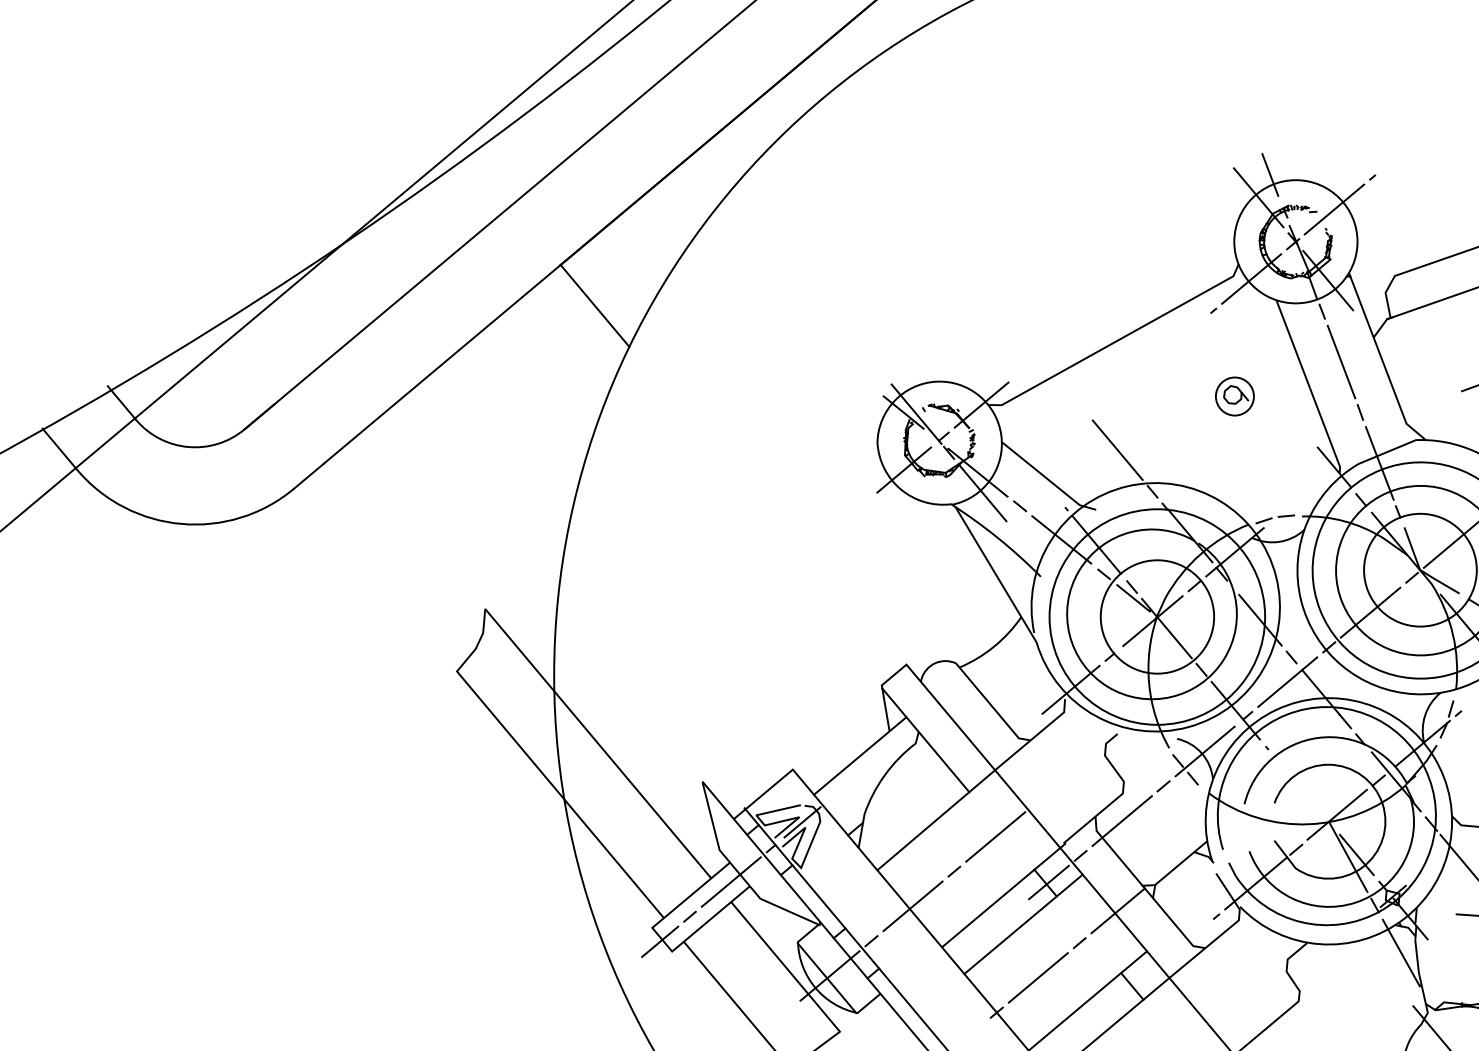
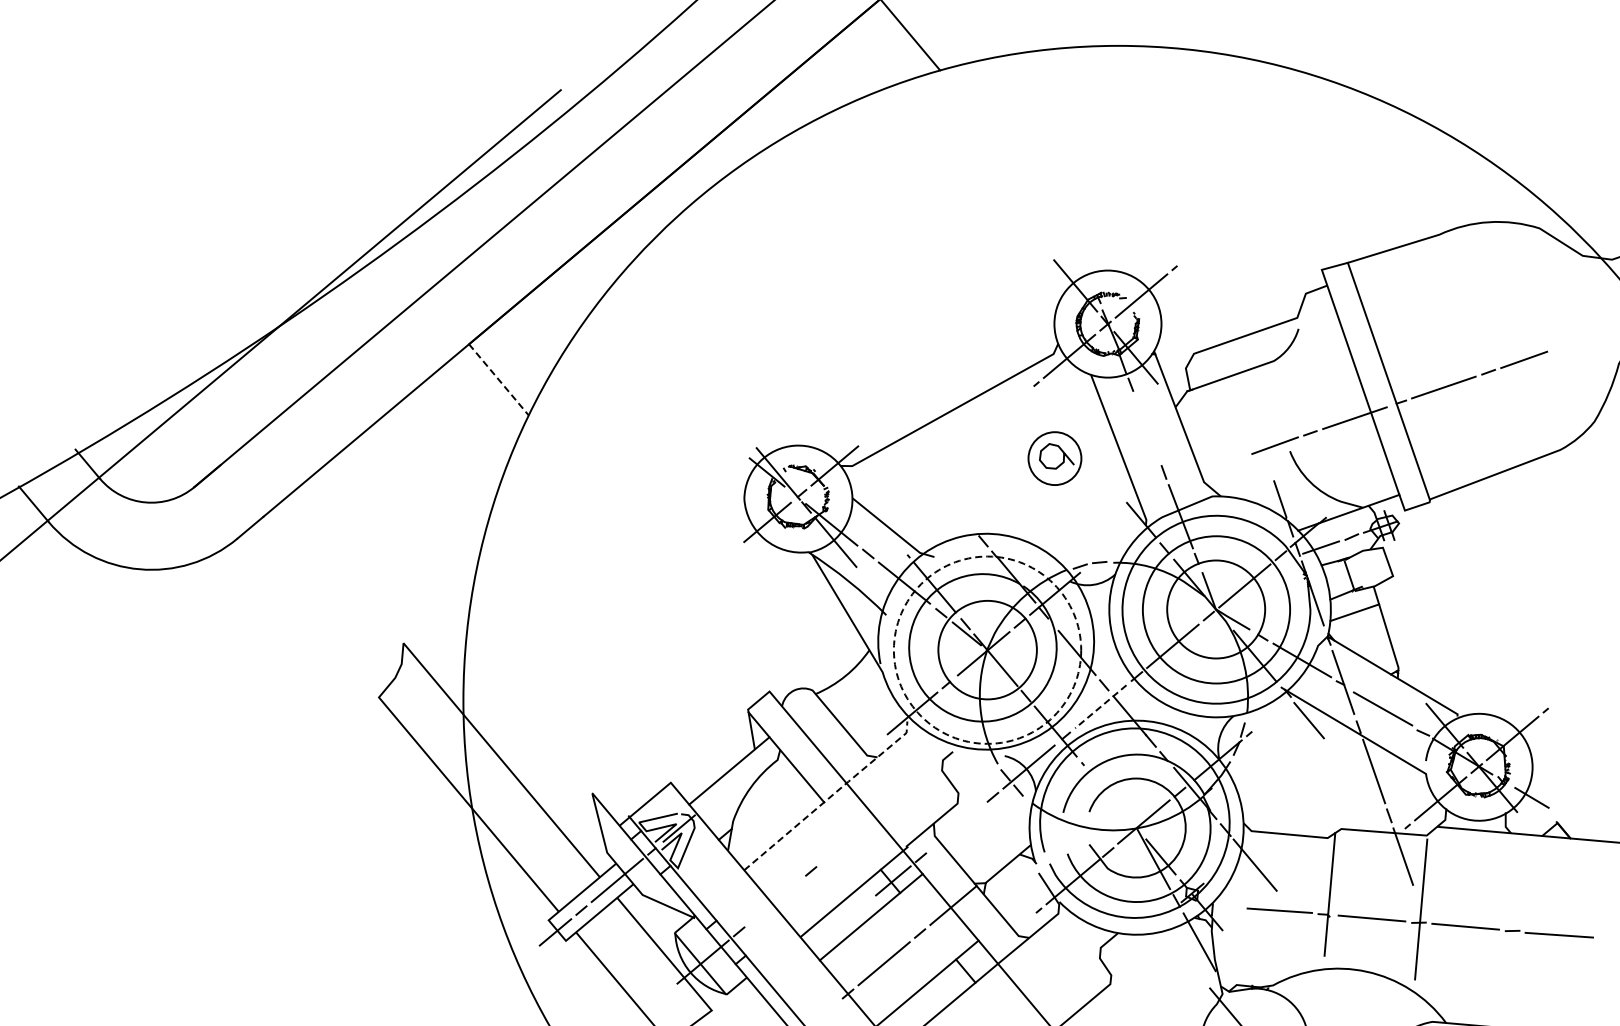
line: (1270, 174) -> (1085, 265), removed
line: (594, 305) -> (498, 379), solid -> dashed
line: (1341, 361) -> (1147, 428), removed
part: (1234, 396) -> (1054, 458), size x1.6
line: (1116, 450) -> (952, 505), removed
circle: (1157, 616) -> (987, 649), solid -> dashed
line: (1287, 682) -> (1100, 707), solid -> dashed
line: (977, 785) -> (831, 796), solid -> dashed
line: (1121, 821) -> (956, 827), removed
line: (995, 836) -> (846, 840), removed
line: (912, 906) -> (774, 901), removed

